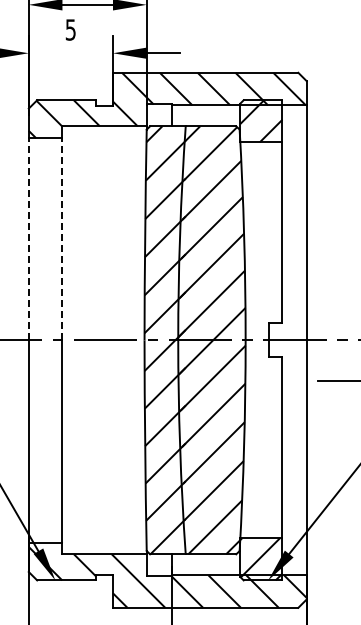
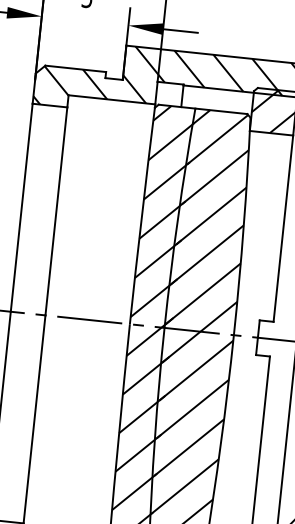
line: (28, 238) -> (21, 206), dashed -> solid
line: (62, 238) -> (56, 210), dashed -> solid

